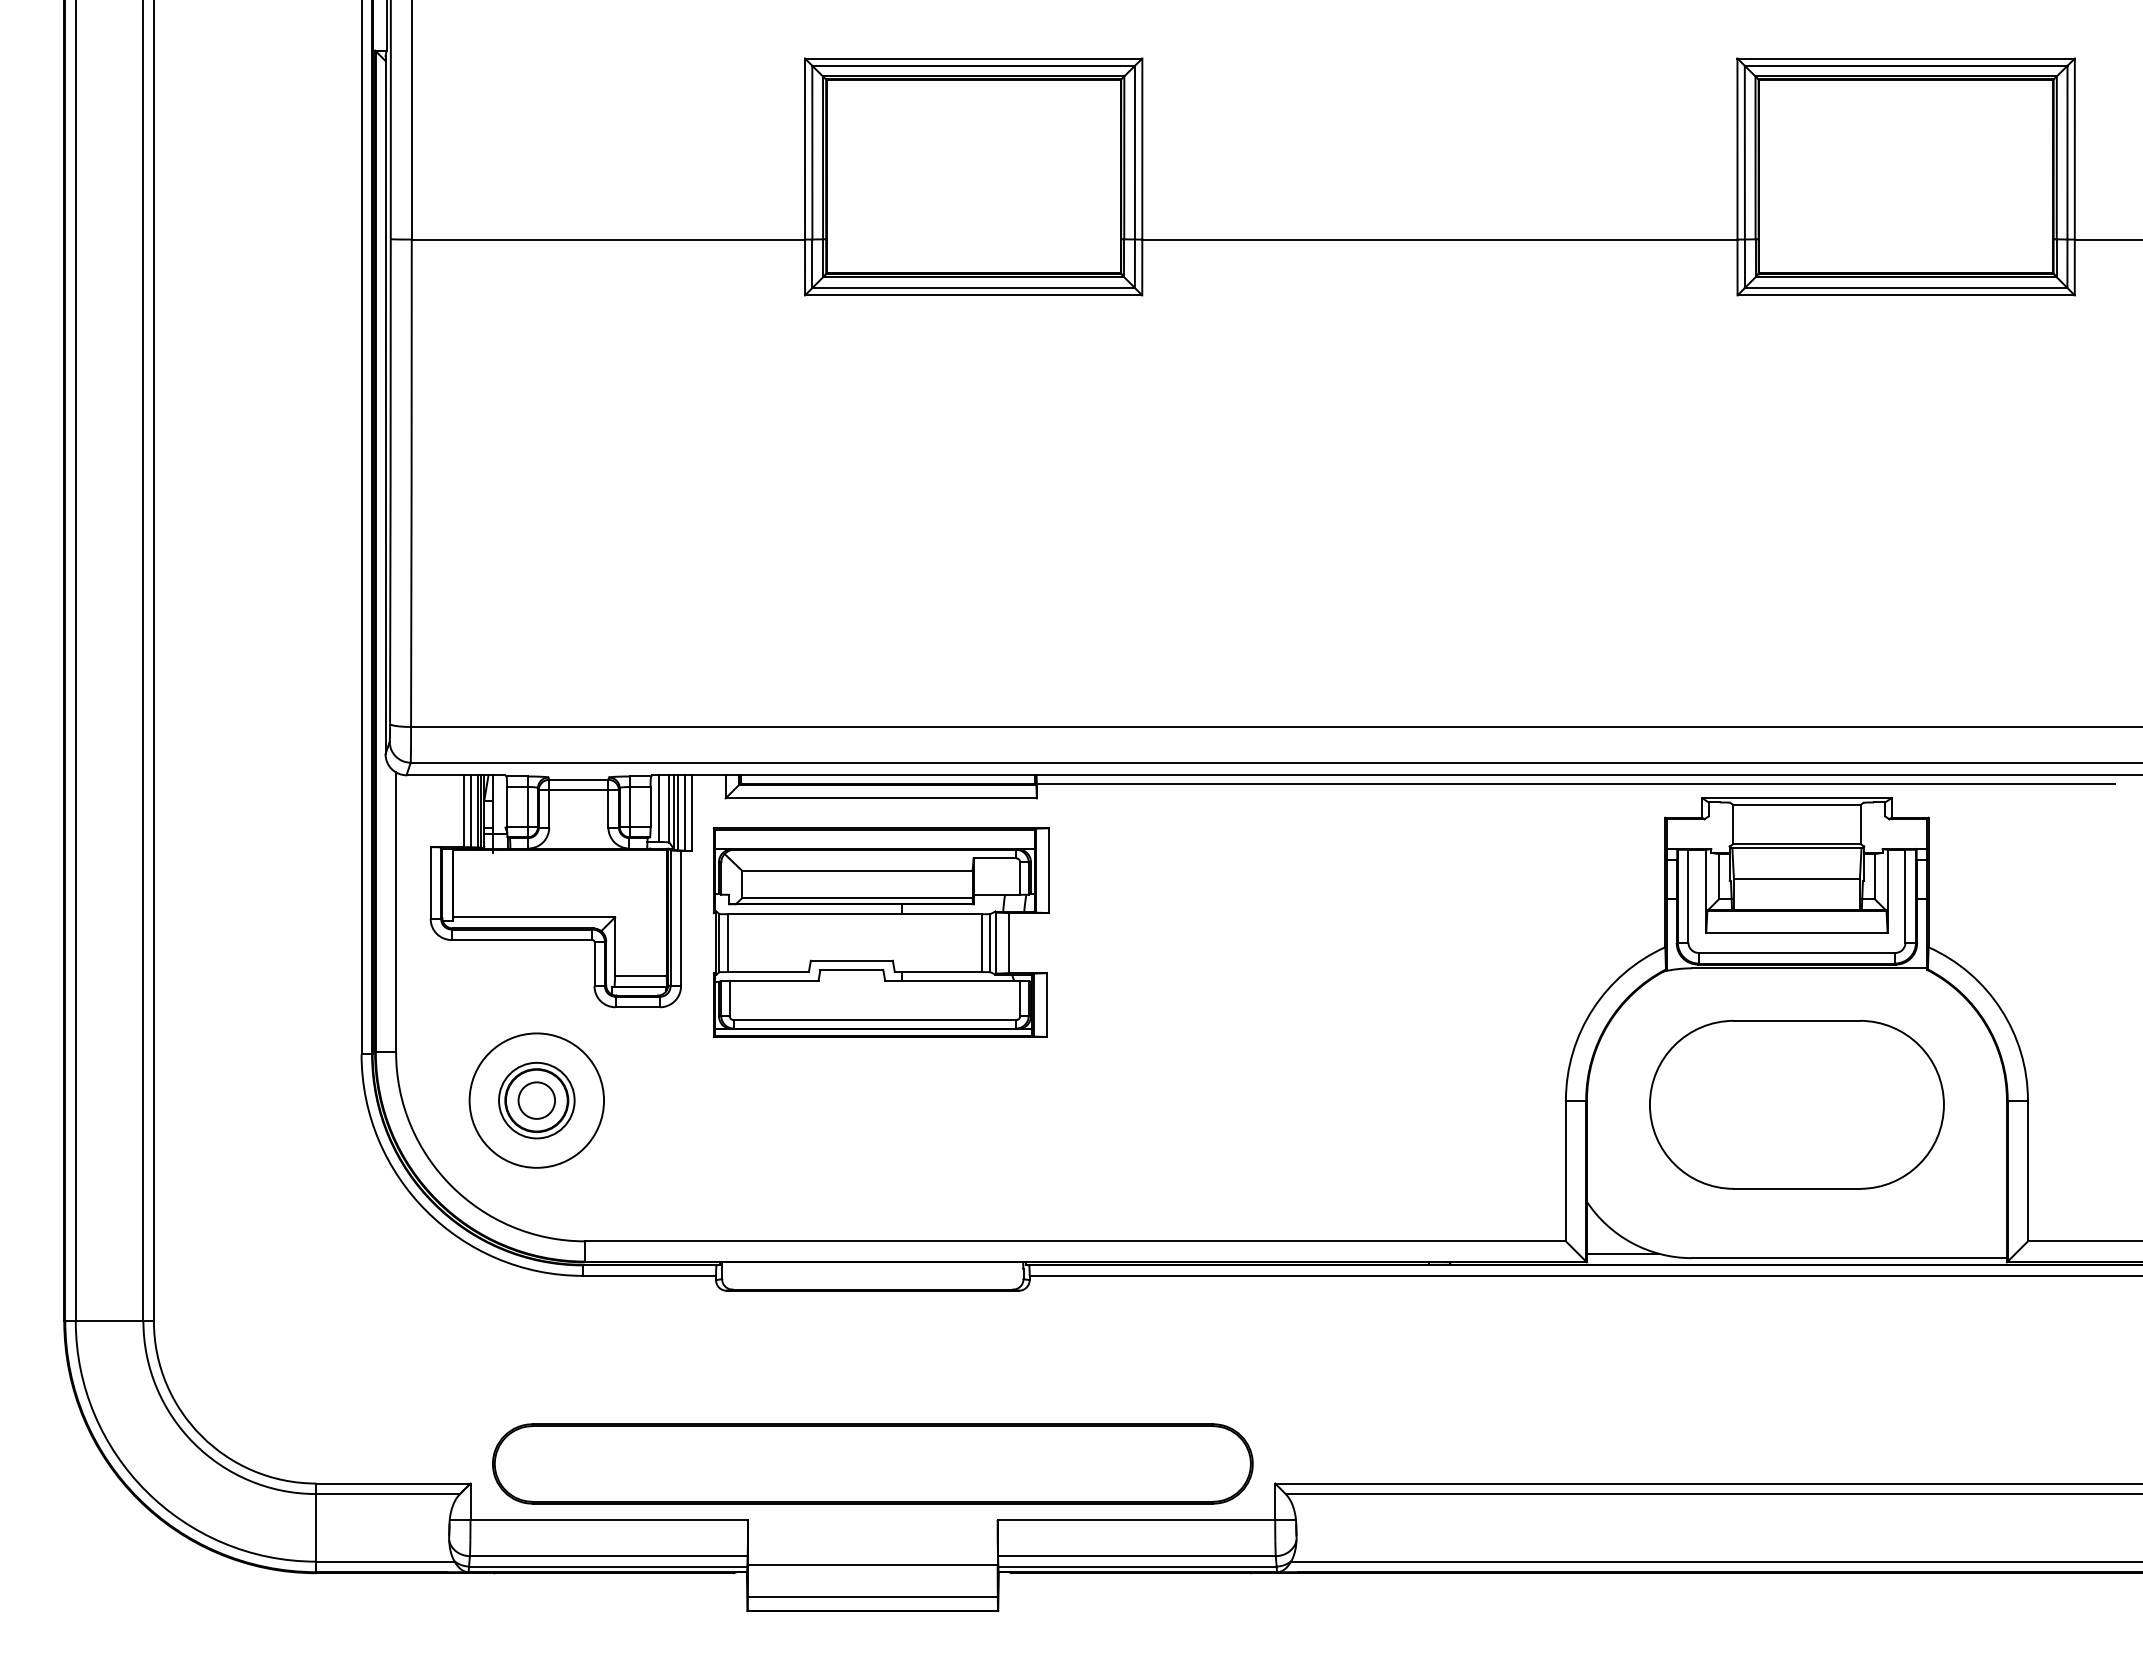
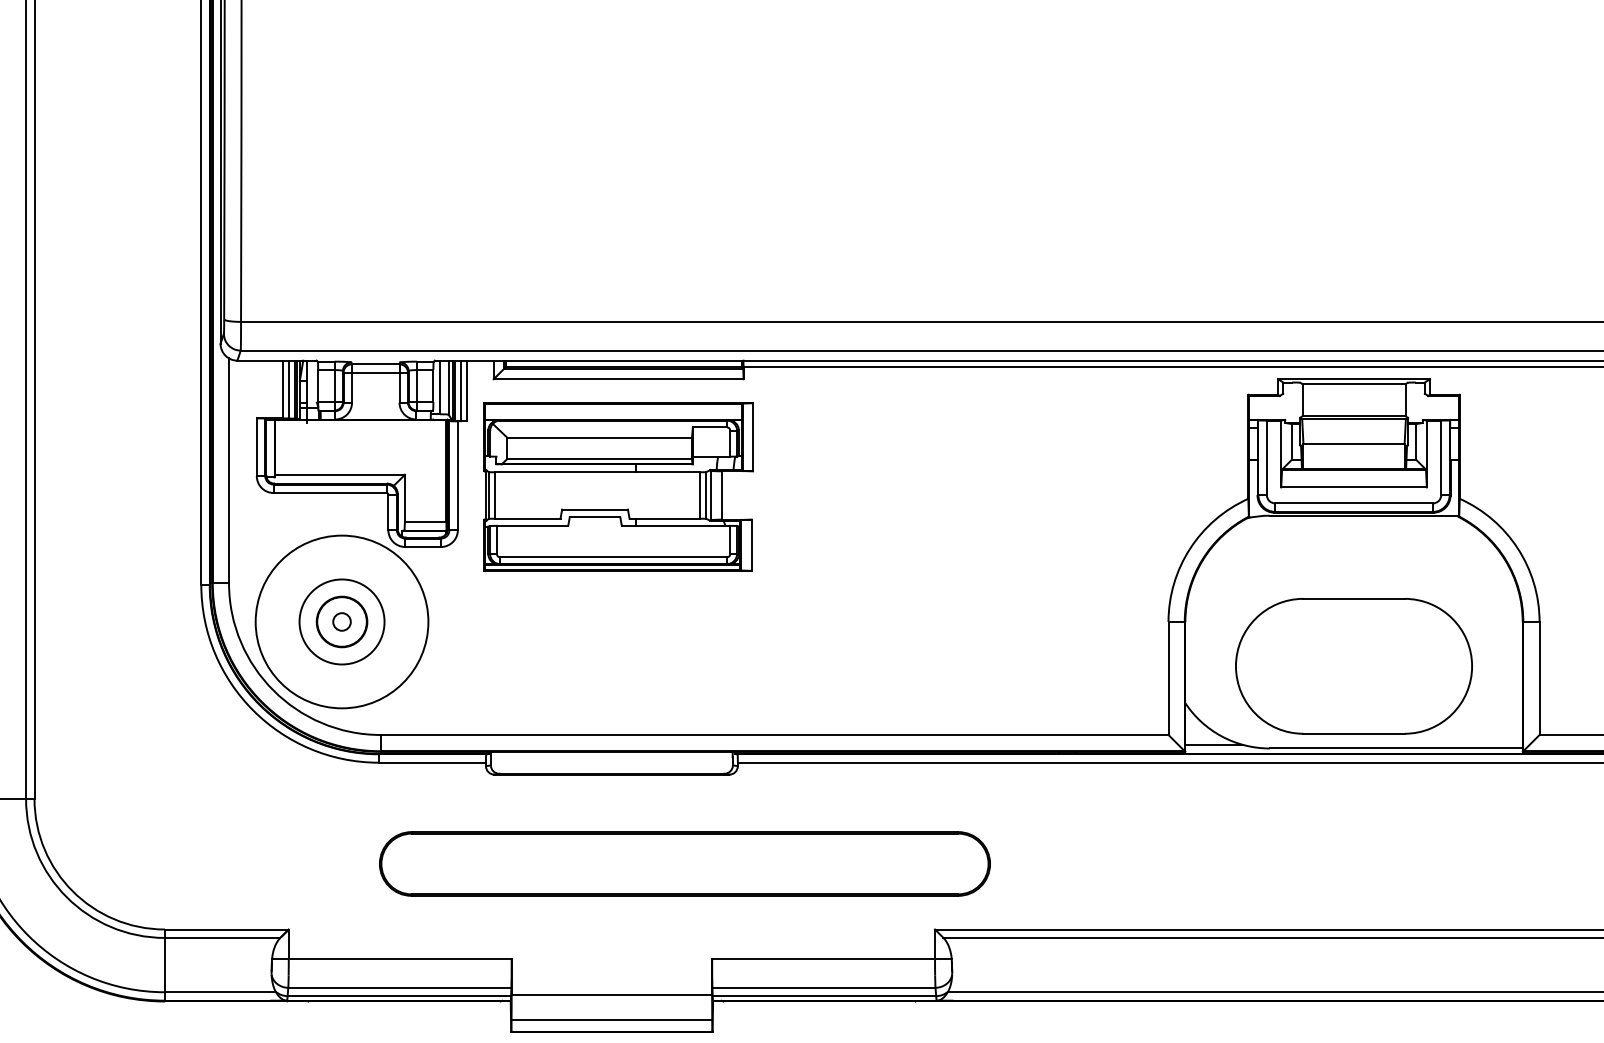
circle: (536, 1100) -> (341, 621), size x0.6
circle: (536, 1100) -> (341, 621), size x1.4
circle: (536, 1100) -> (341, 621), size x1.6
part: (1796, 1104) -> (1353, 666), moved
part: (872, 1463) -> (684, 863), moved

